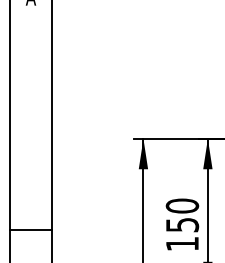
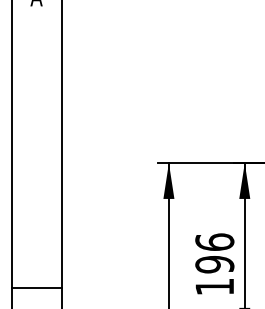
text: (182, 215) -> (214, 253), 150 -> 196
line: (30, 229) -> (36, 287), moved

